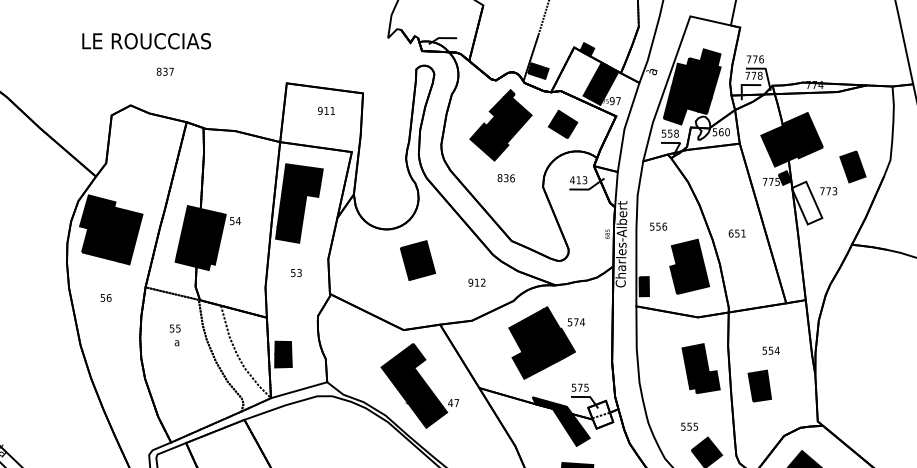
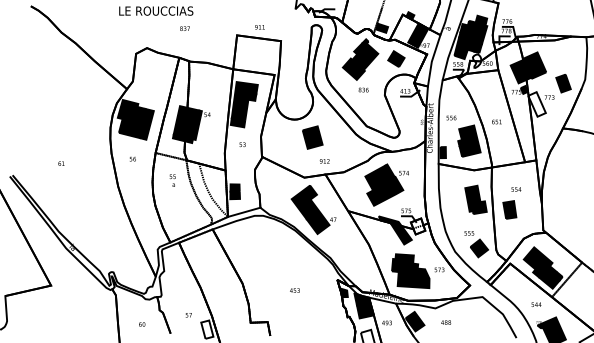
text: (164, 71) -> (184, 28), moved
text: (325, 111) -> (259, 27), moved
text: (476, 282) -> (324, 161), moved

